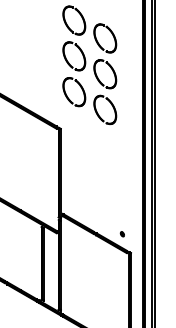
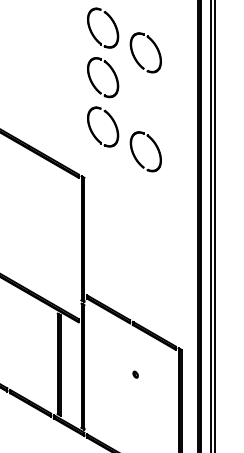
part: (112, 70) -> (155, 97), removed
part: (122, 234) -> (135, 374), moved

